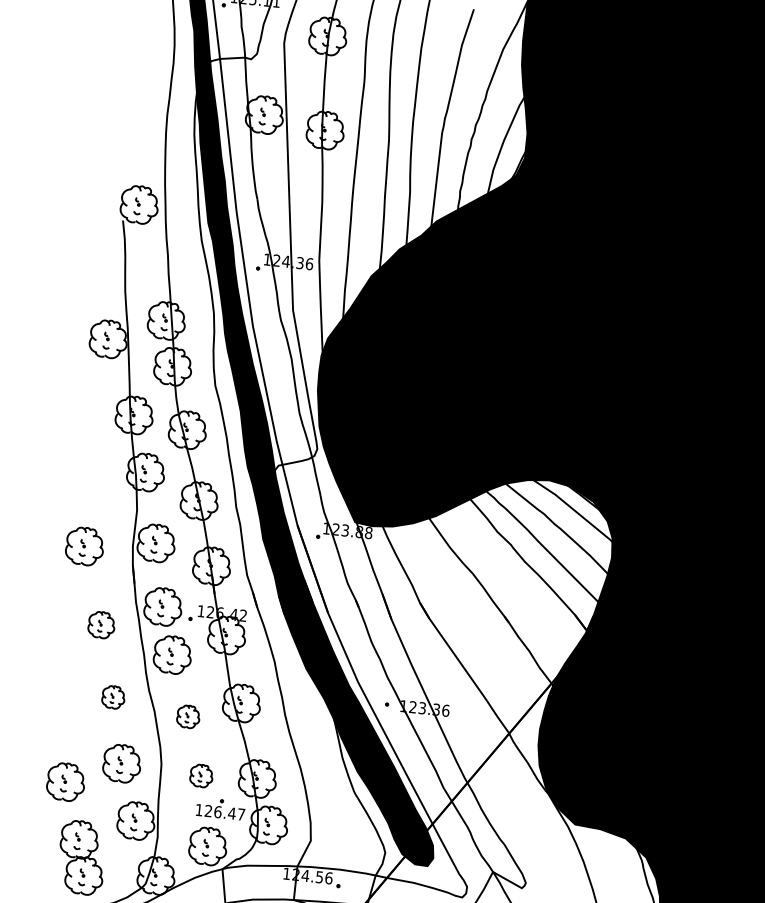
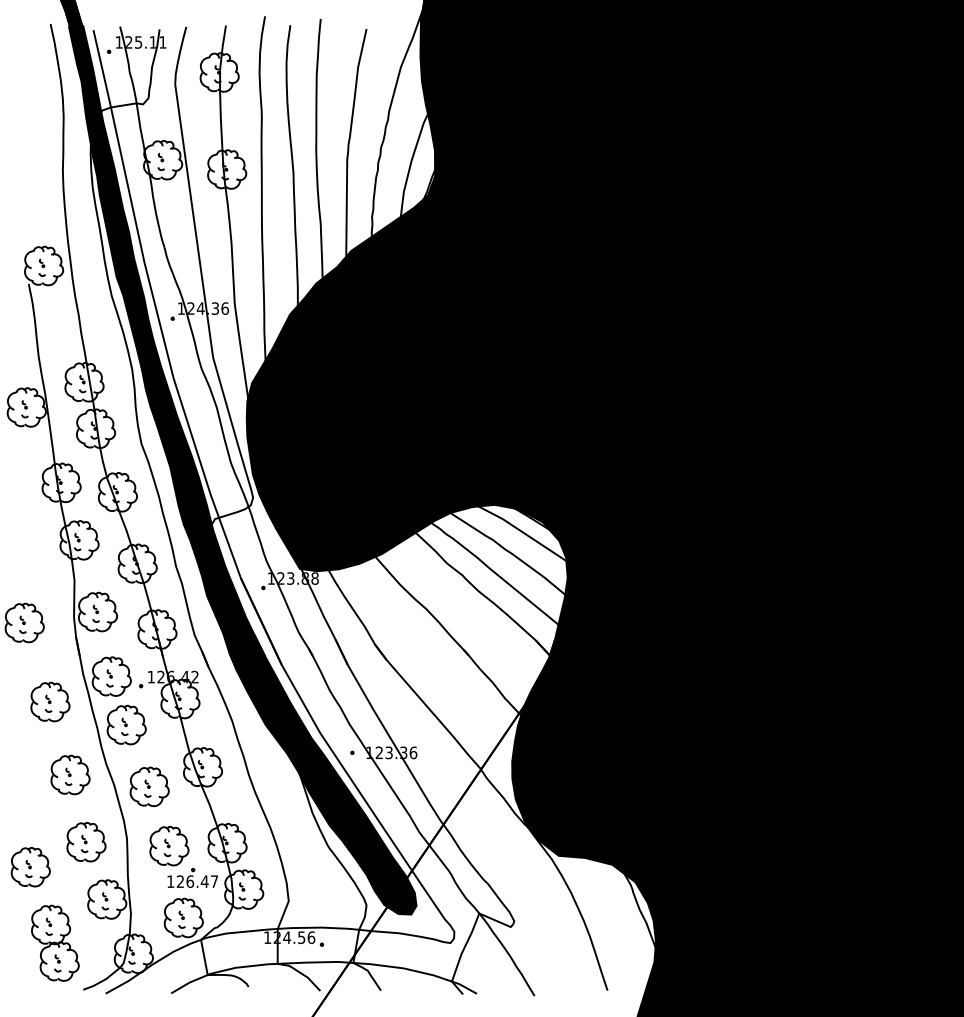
part: (101, 624) -> (50, 701), size x1.43
part: (113, 696) -> (70, 774), size x1.67
part: (188, 716) -> (149, 786), size x1.67
part: (201, 776) -> (169, 846), size x1.67

